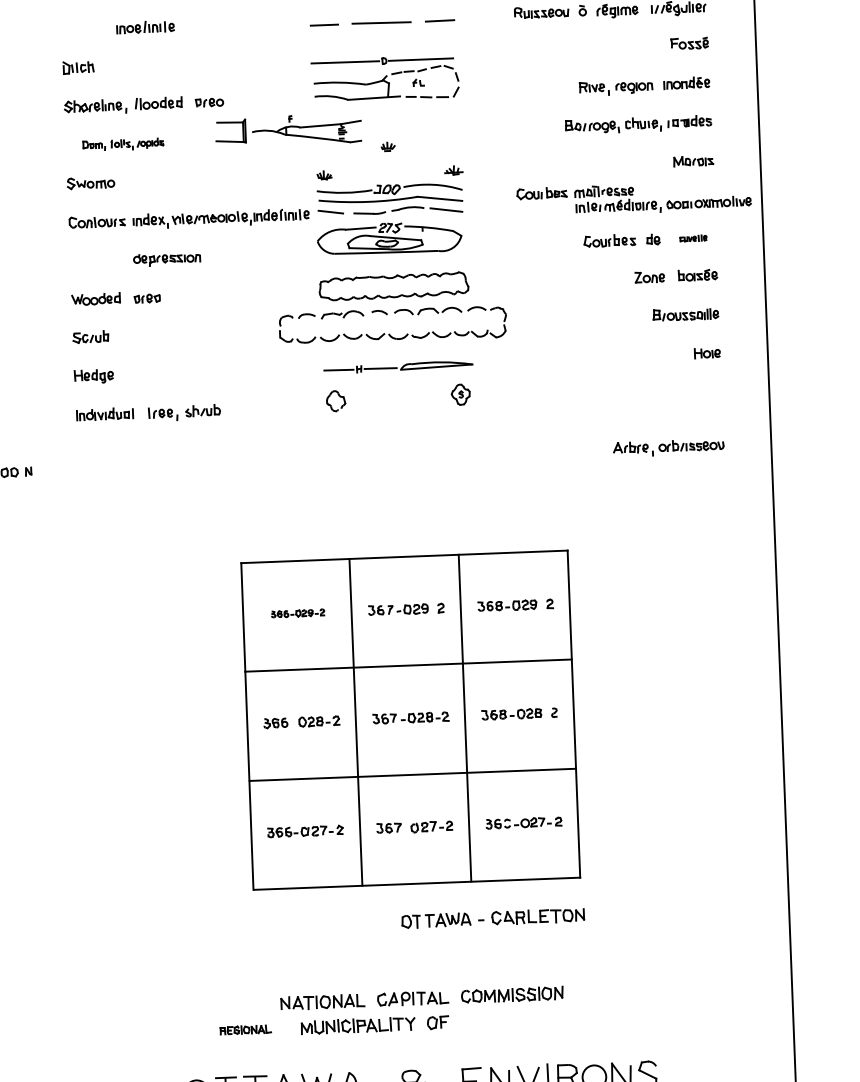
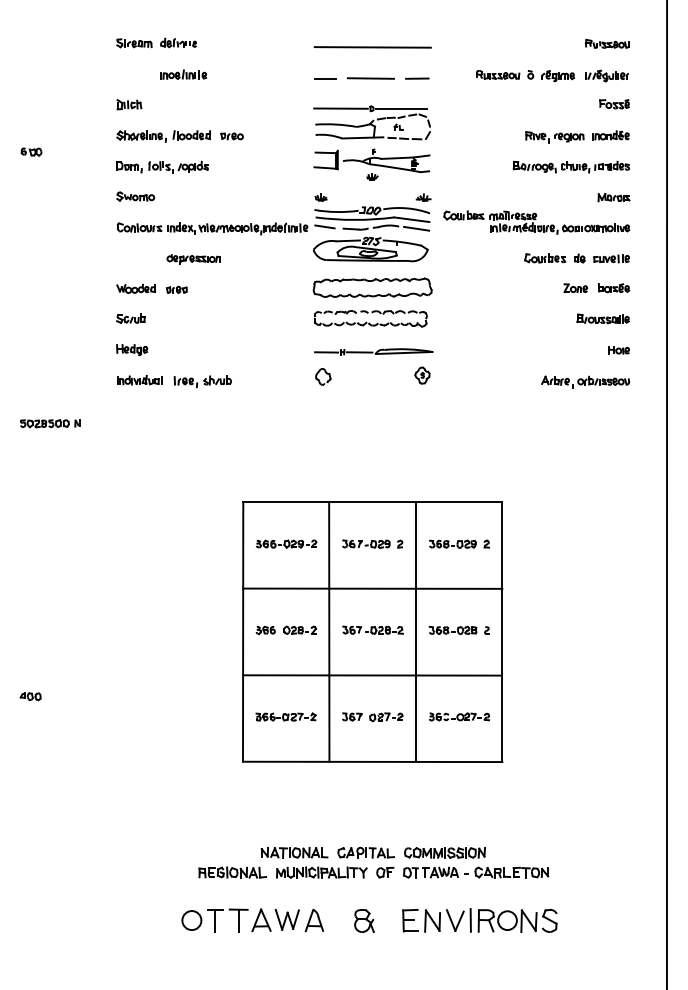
part: (288, 129) -> (371, 160), moved
part: (123, 143) -> (162, 166), size x1.43
part: (633, 198) -> (536, 222), moved
part: (693, 238) -> (611, 258), size x1.67
part: (392, 325) -> (370, 318), size x0.62
part: (668, 447) -> (585, 381), moved
part: (297, 612) -> (286, 543), size x1.43
part: (493, 918) -> (476, 872), moved
part: (245, 1029) -> (232, 872), size x1.67

